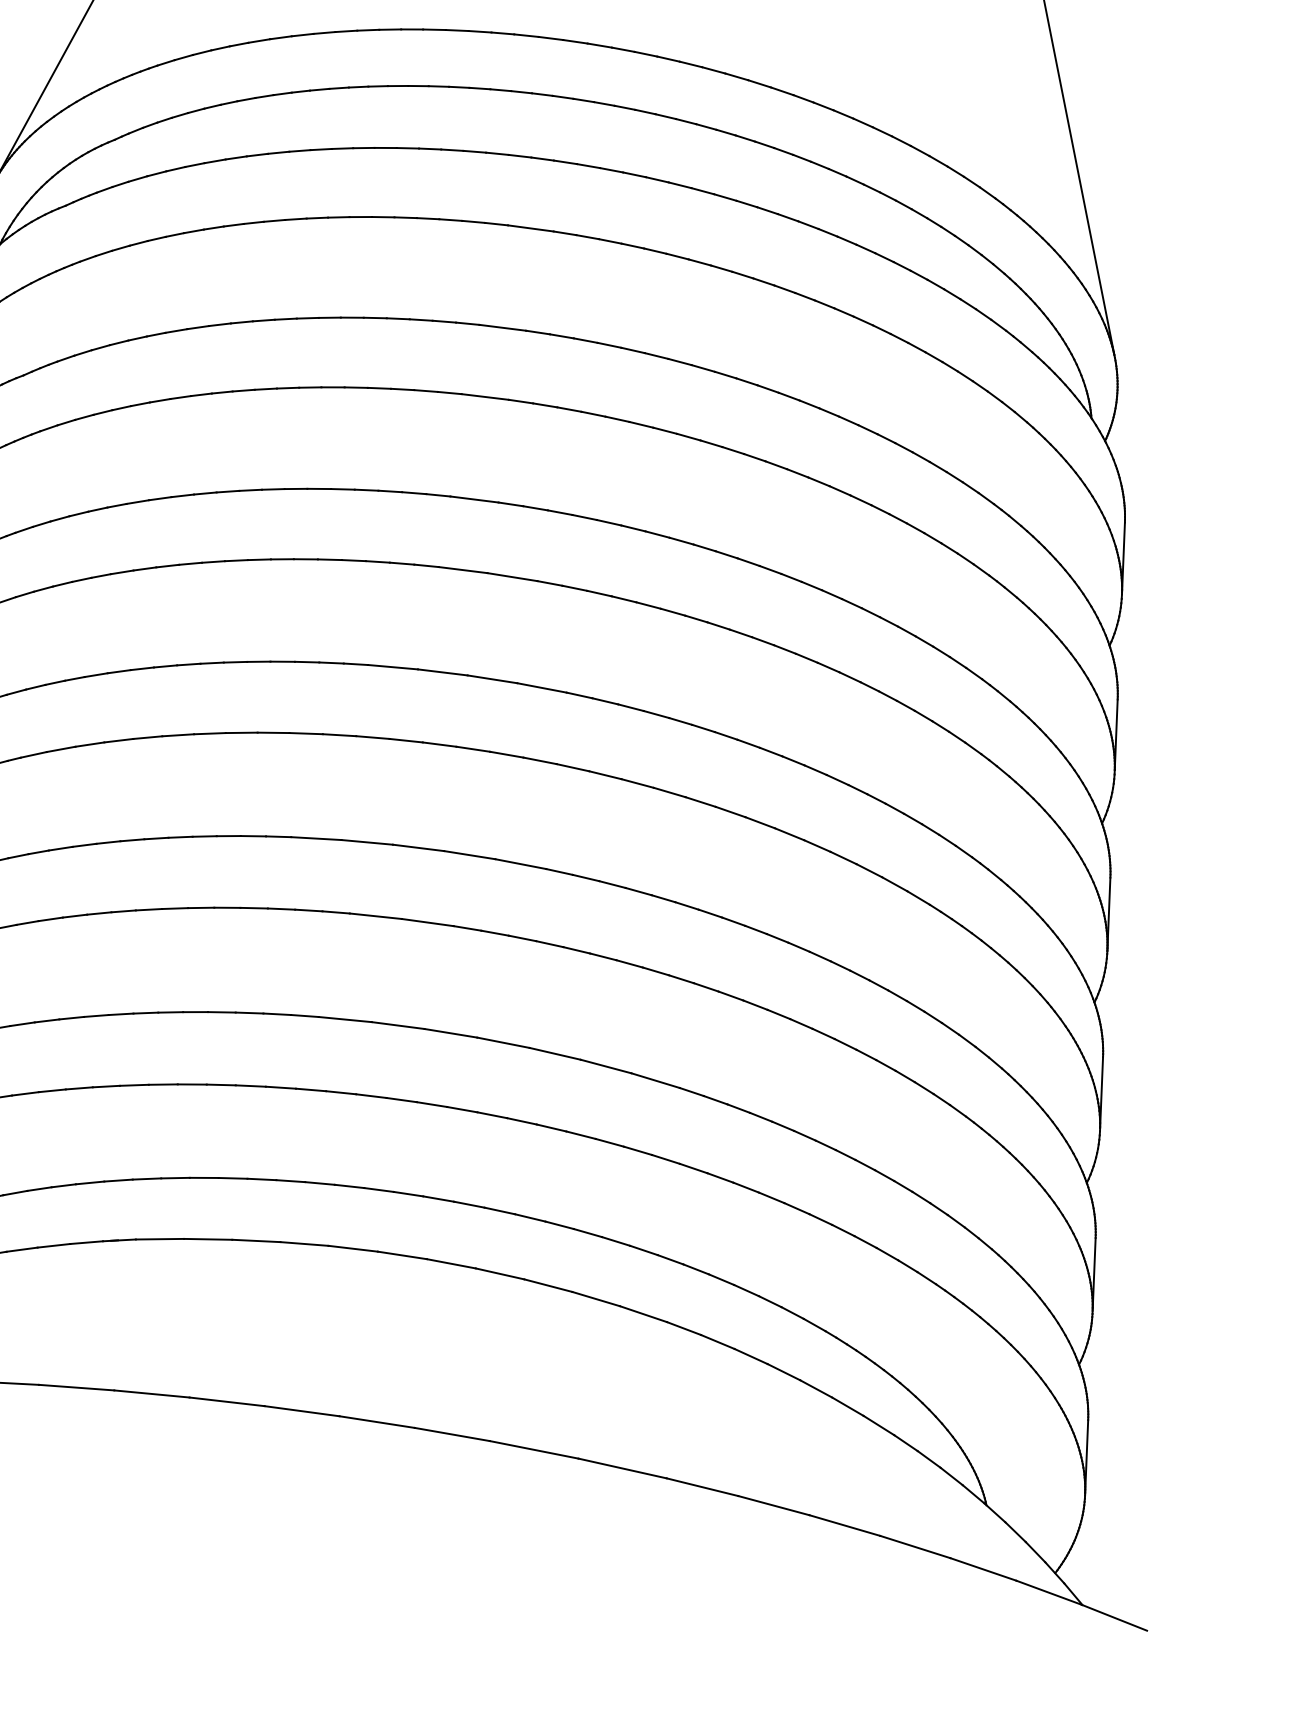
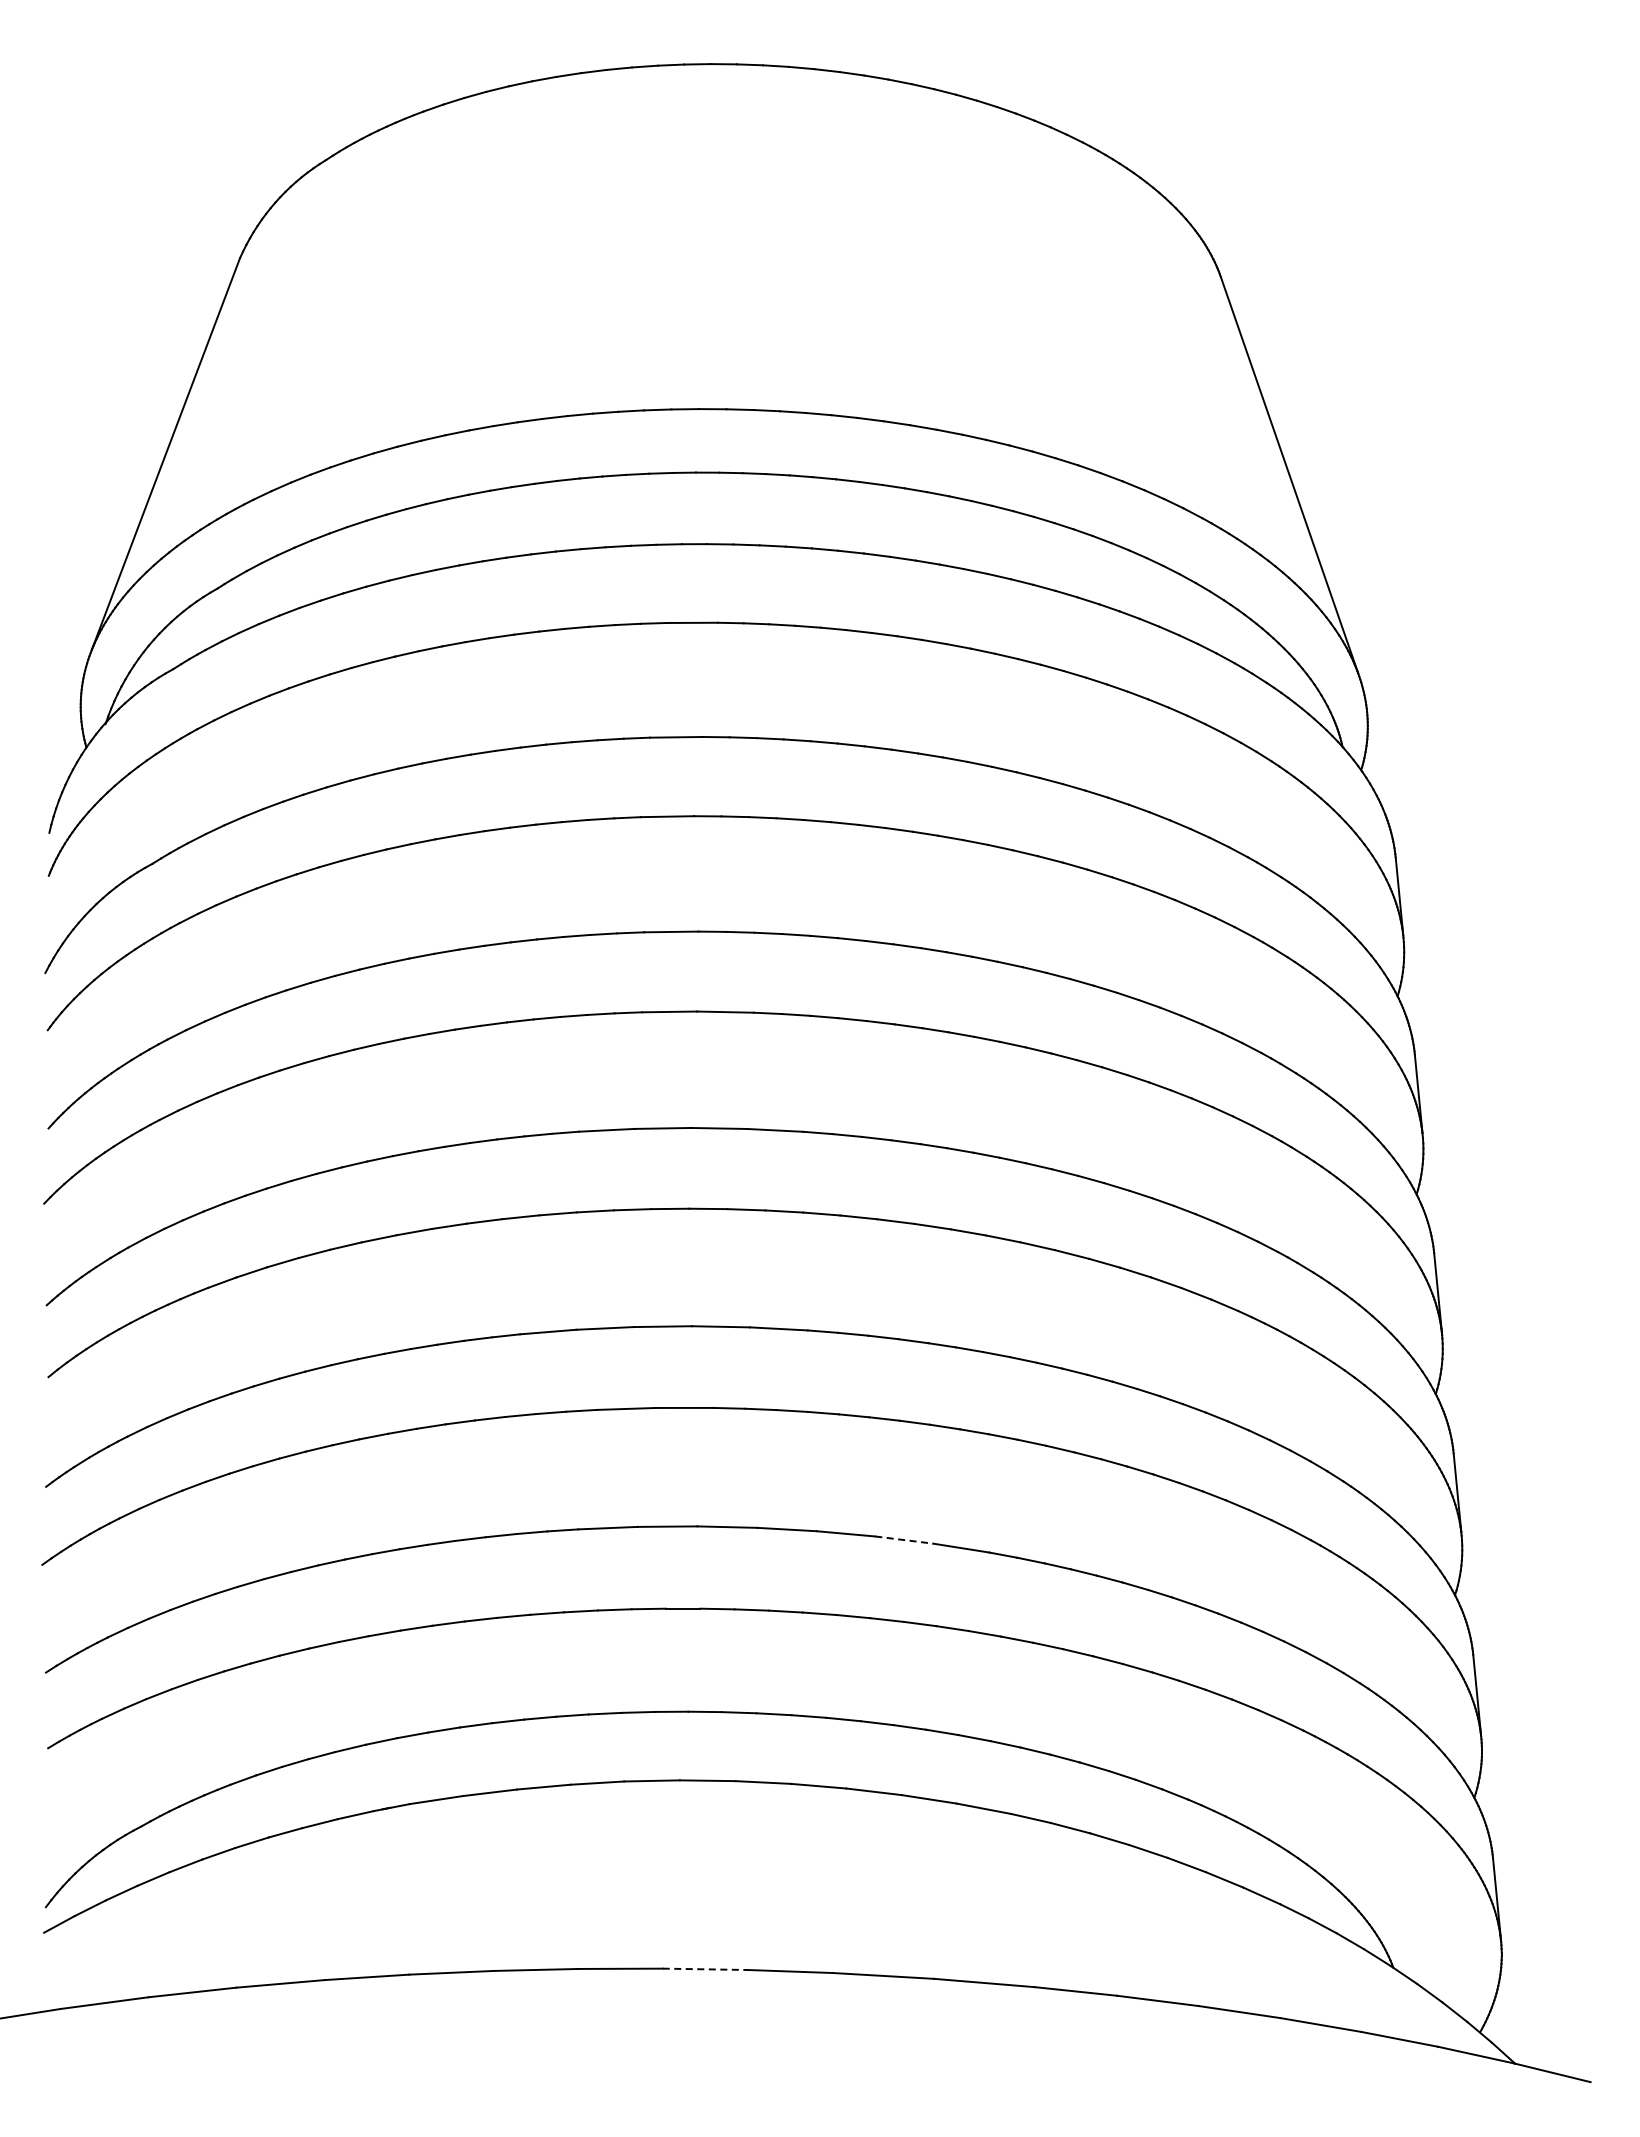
line: (606, 1066) -> (904, 1540), solid -> dashed
line: (377, 1422) -> (705, 1969), solid -> dashed

